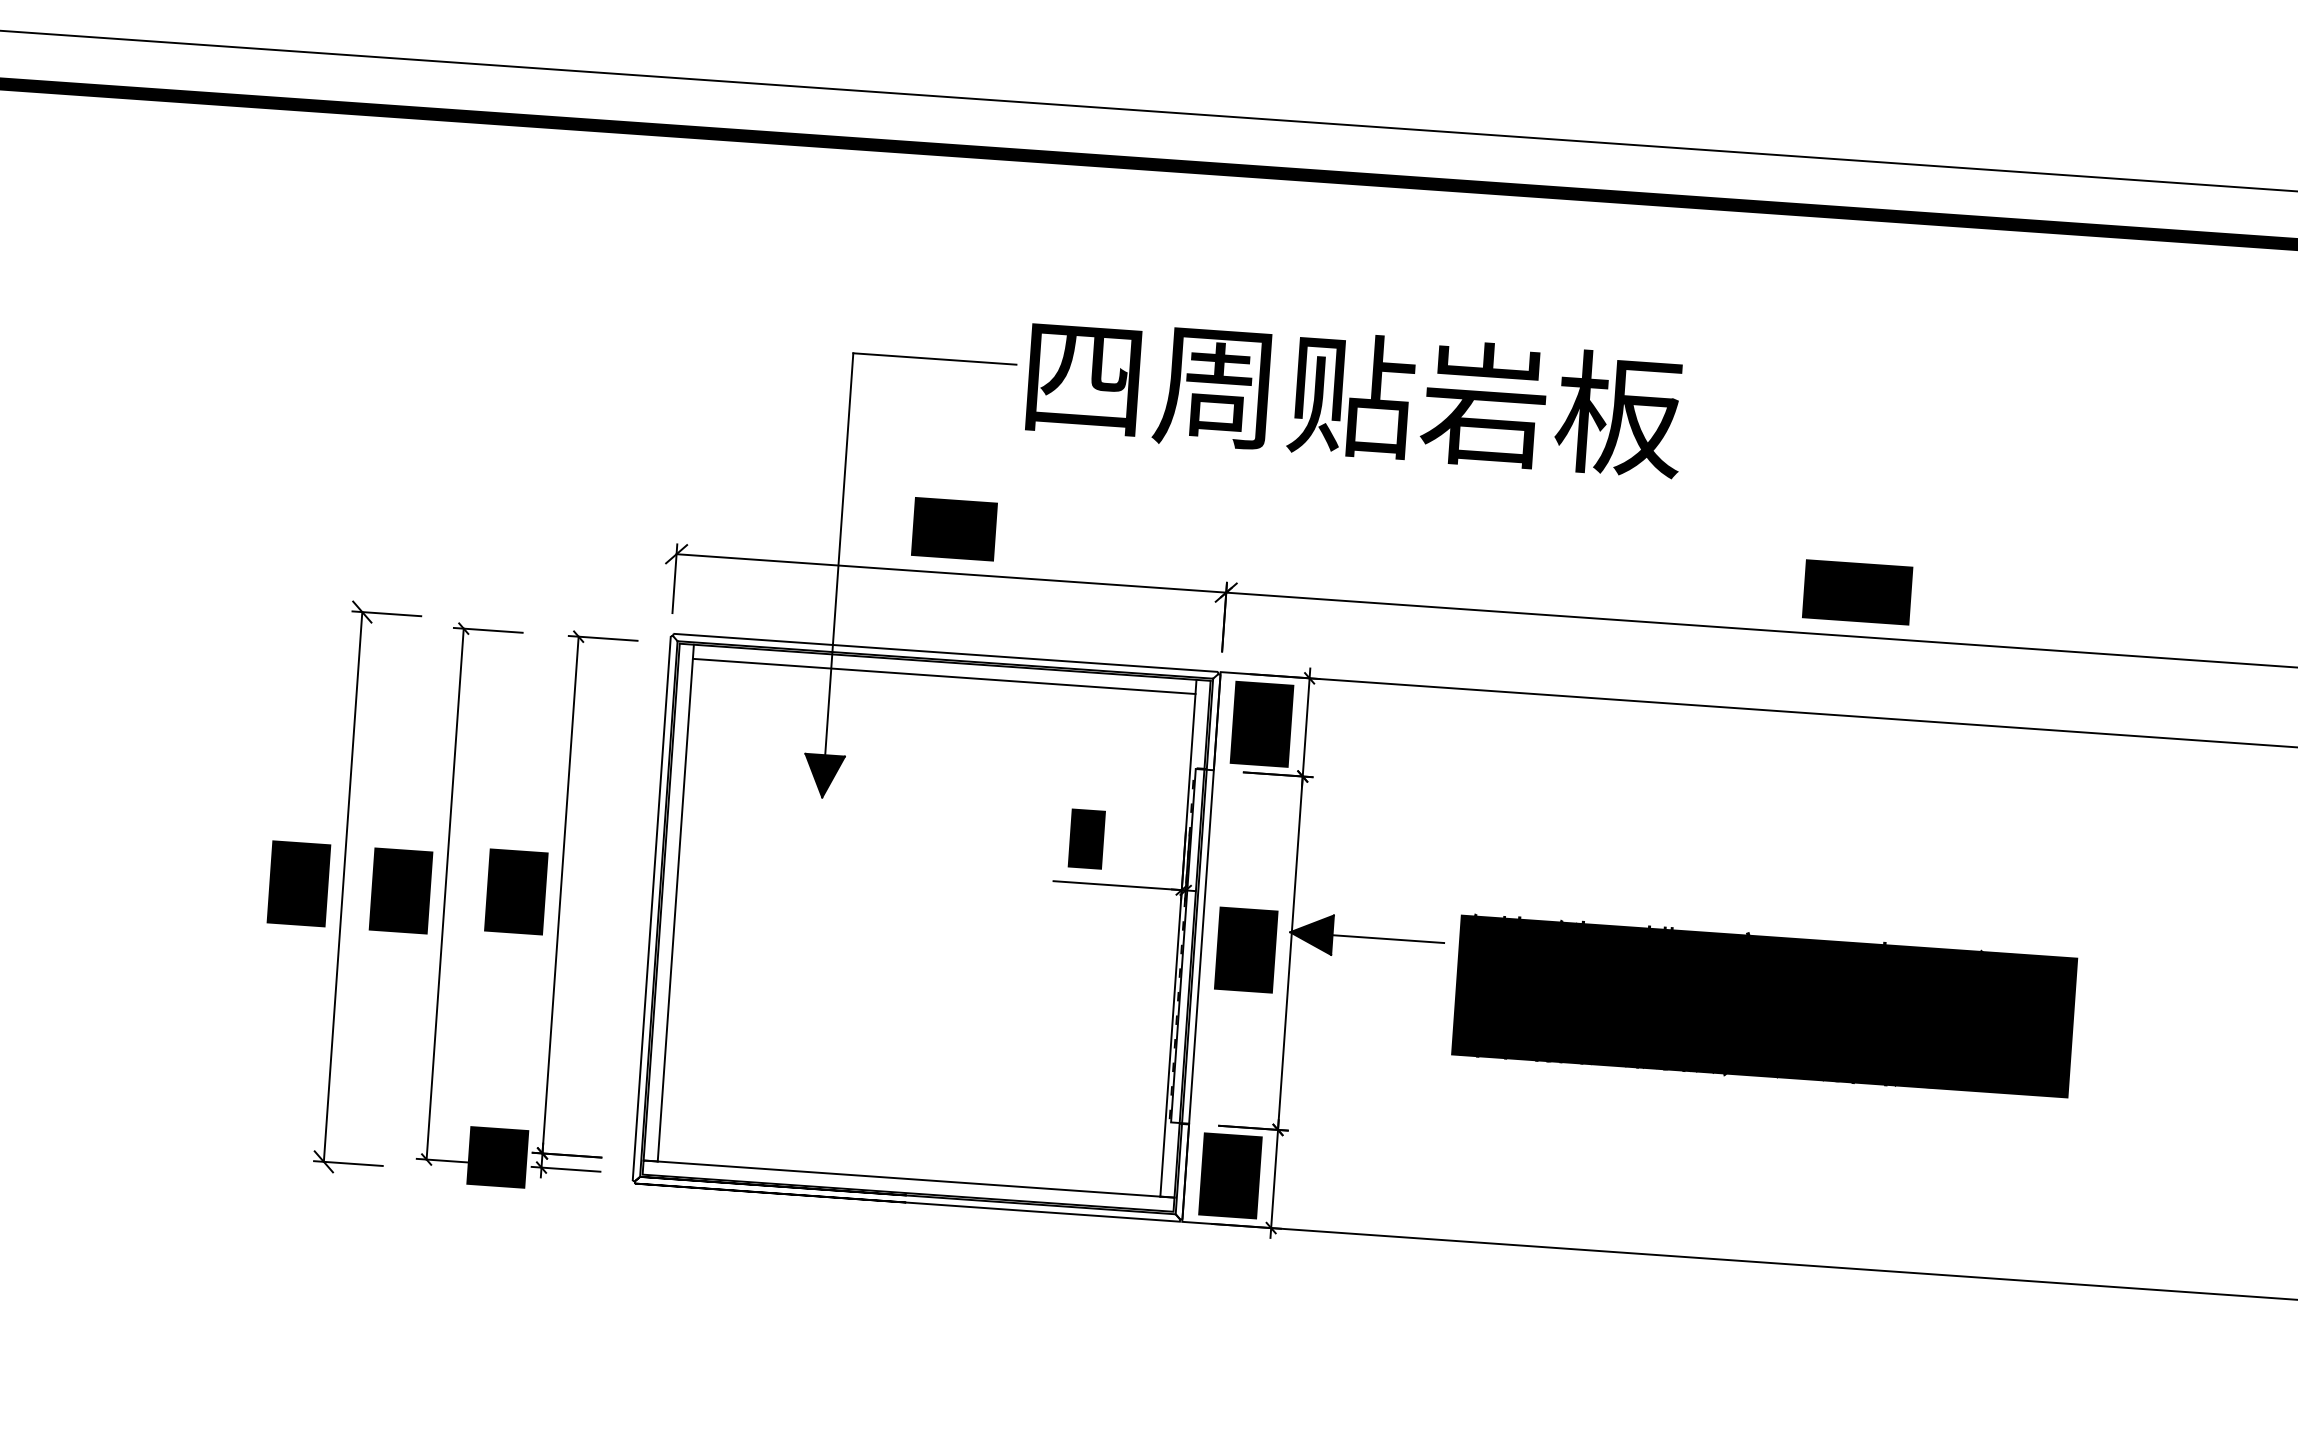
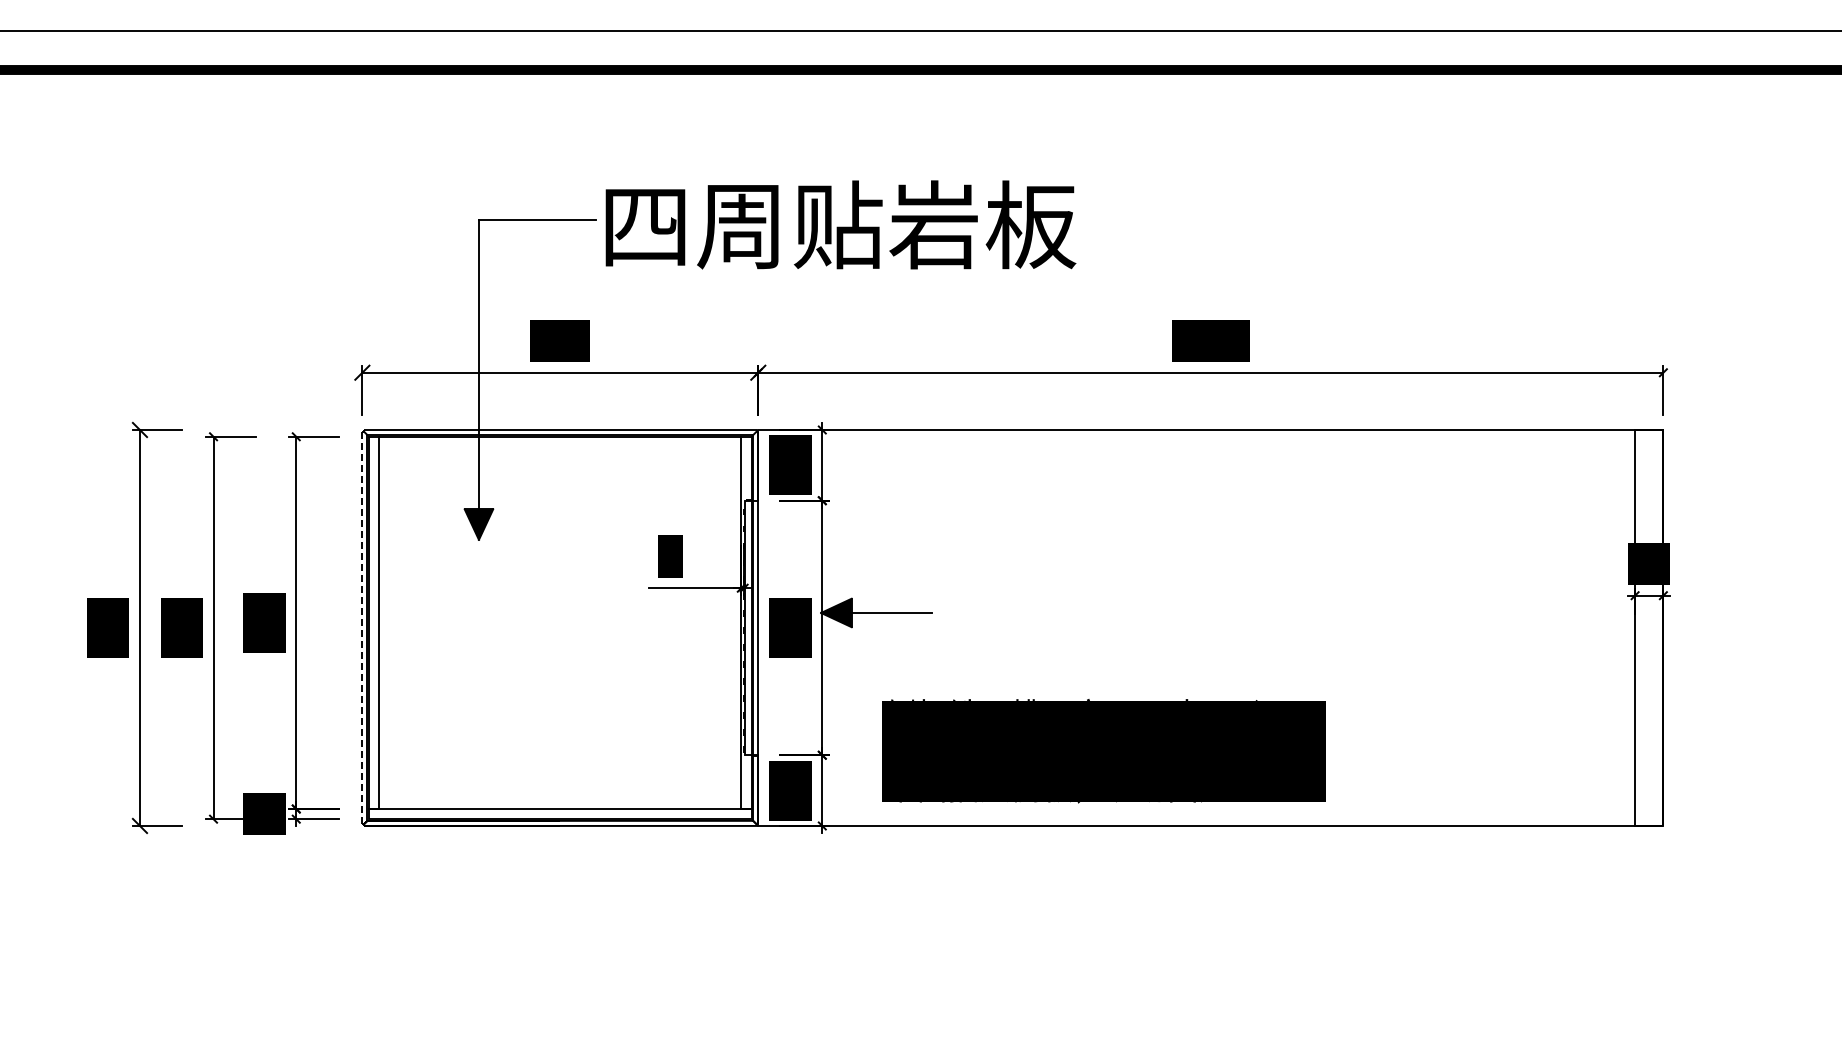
line: (944, 675) -> (560, 446), removed
line: (651, 909) -> (362, 628), solid -> dashed
text: (1764, 1006) -> (1103, 751), moved

